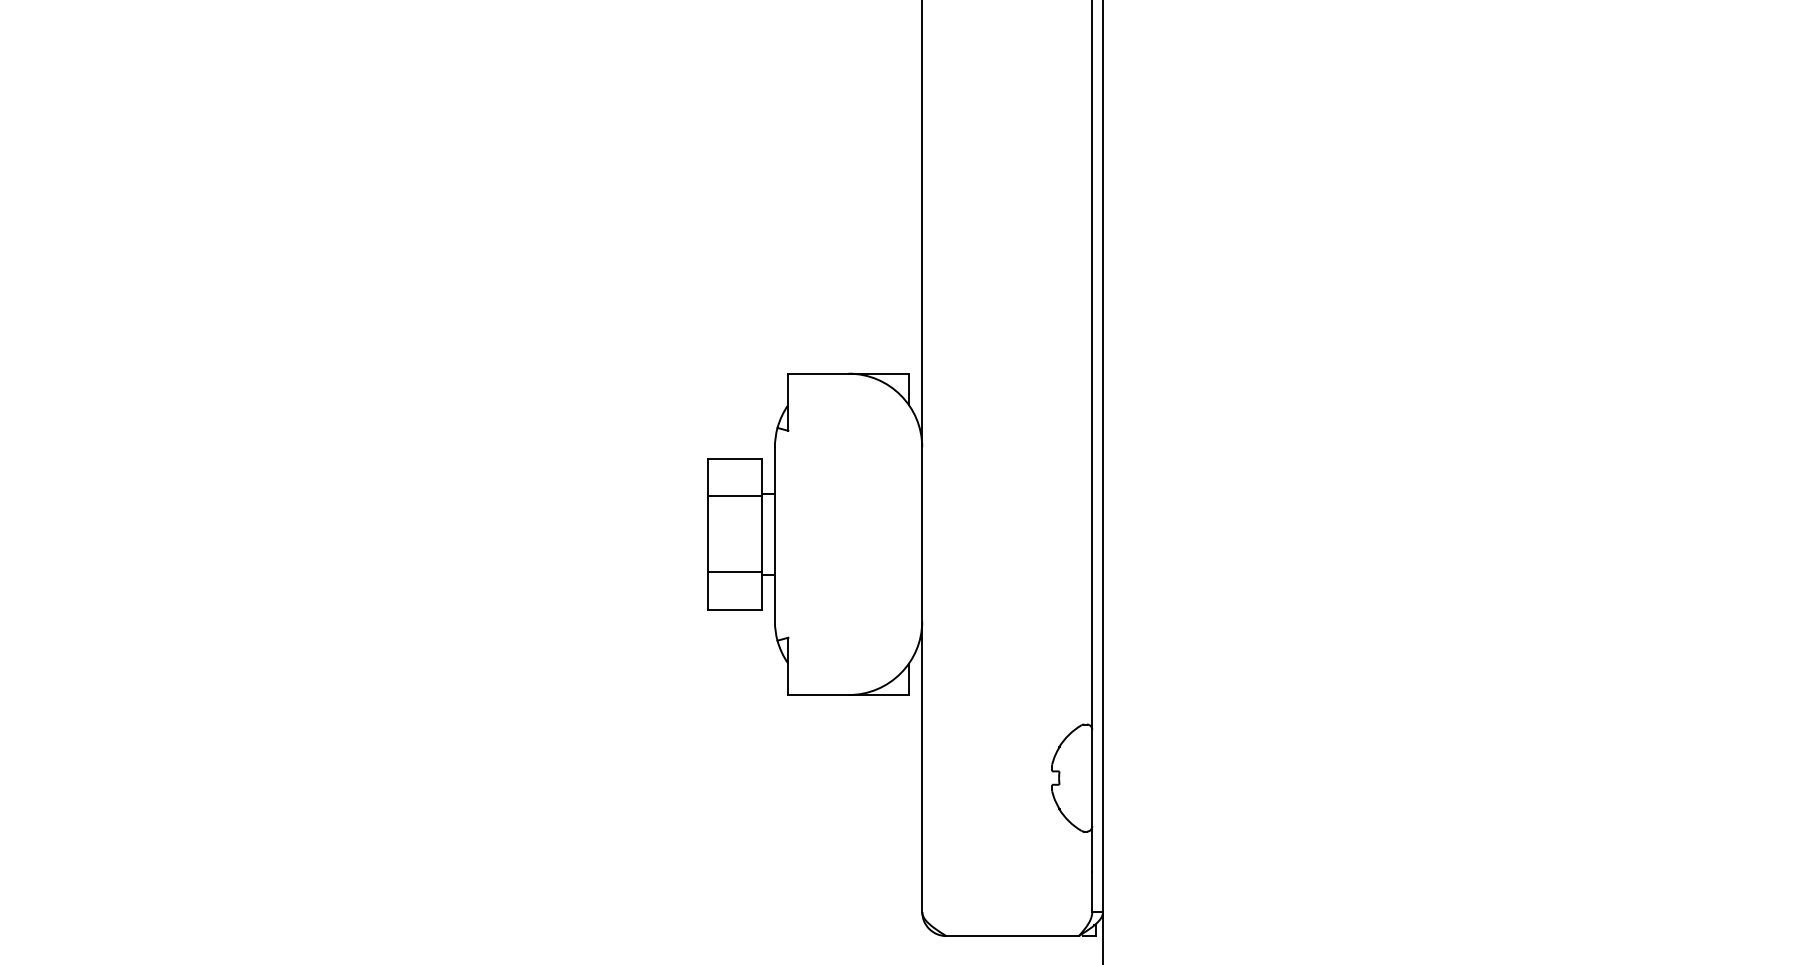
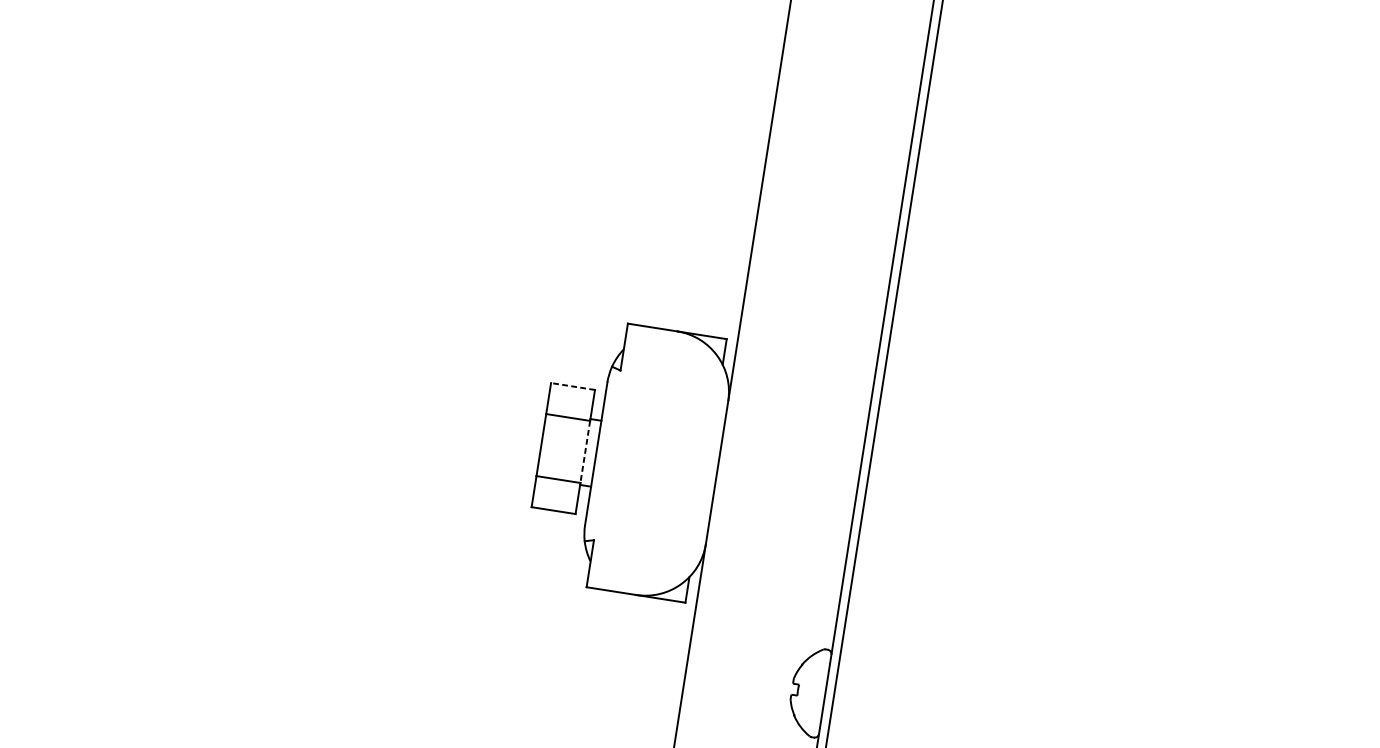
line: (734, 458) -> (572, 386), solid -> dashed
line: (761, 534) -> (585, 452), solid -> dashed

